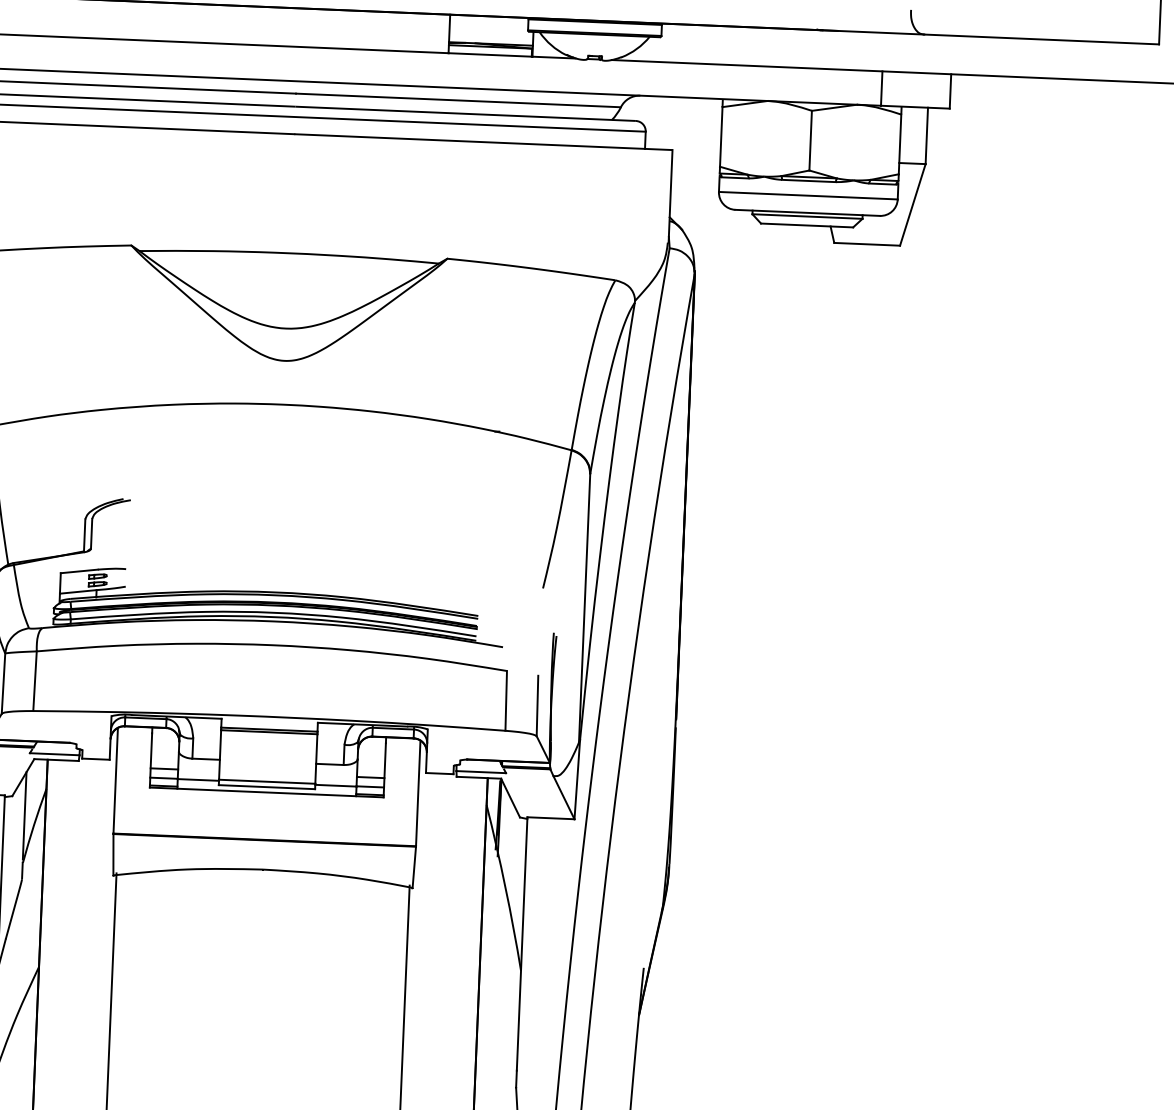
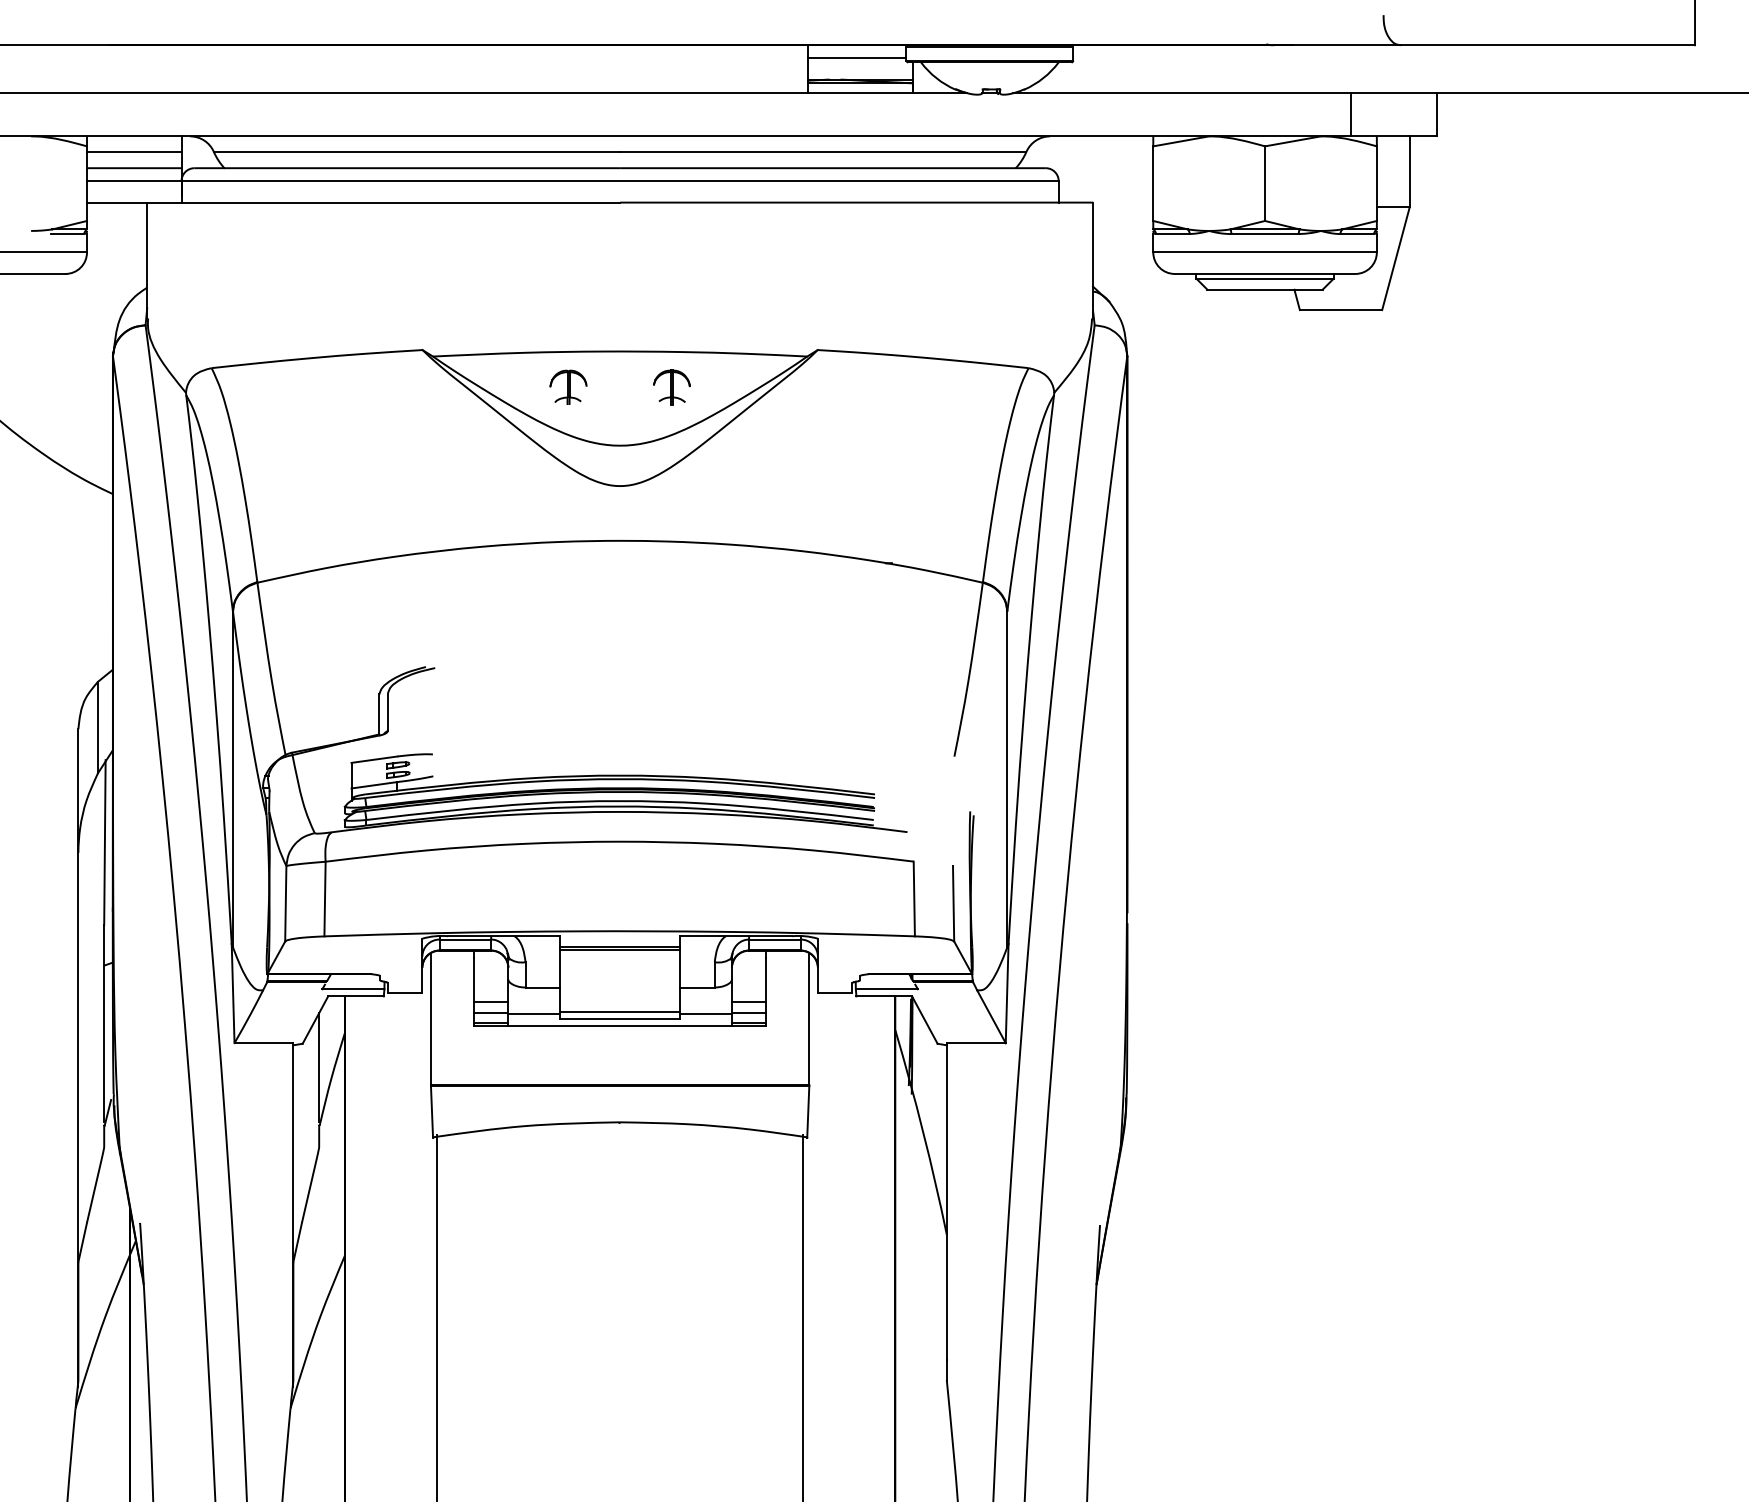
line: (488, 26) -> (857, 58), added
part: (246, 279) -> (568, 386), added
part: (329, 283) -> (671, 387), added

